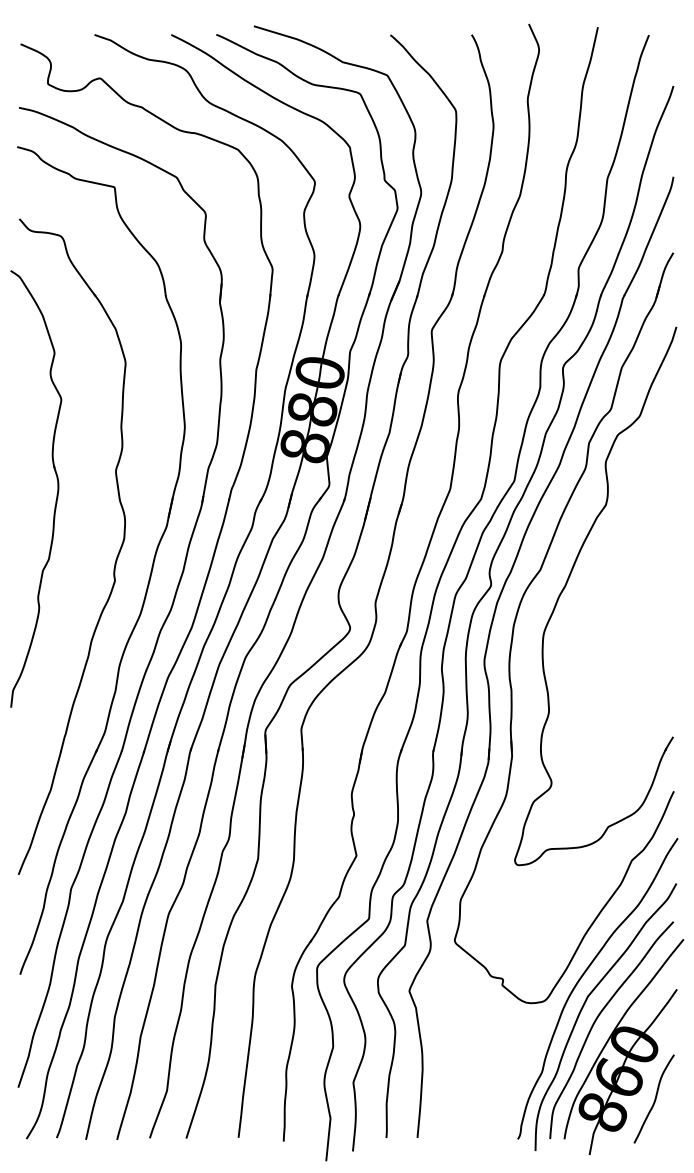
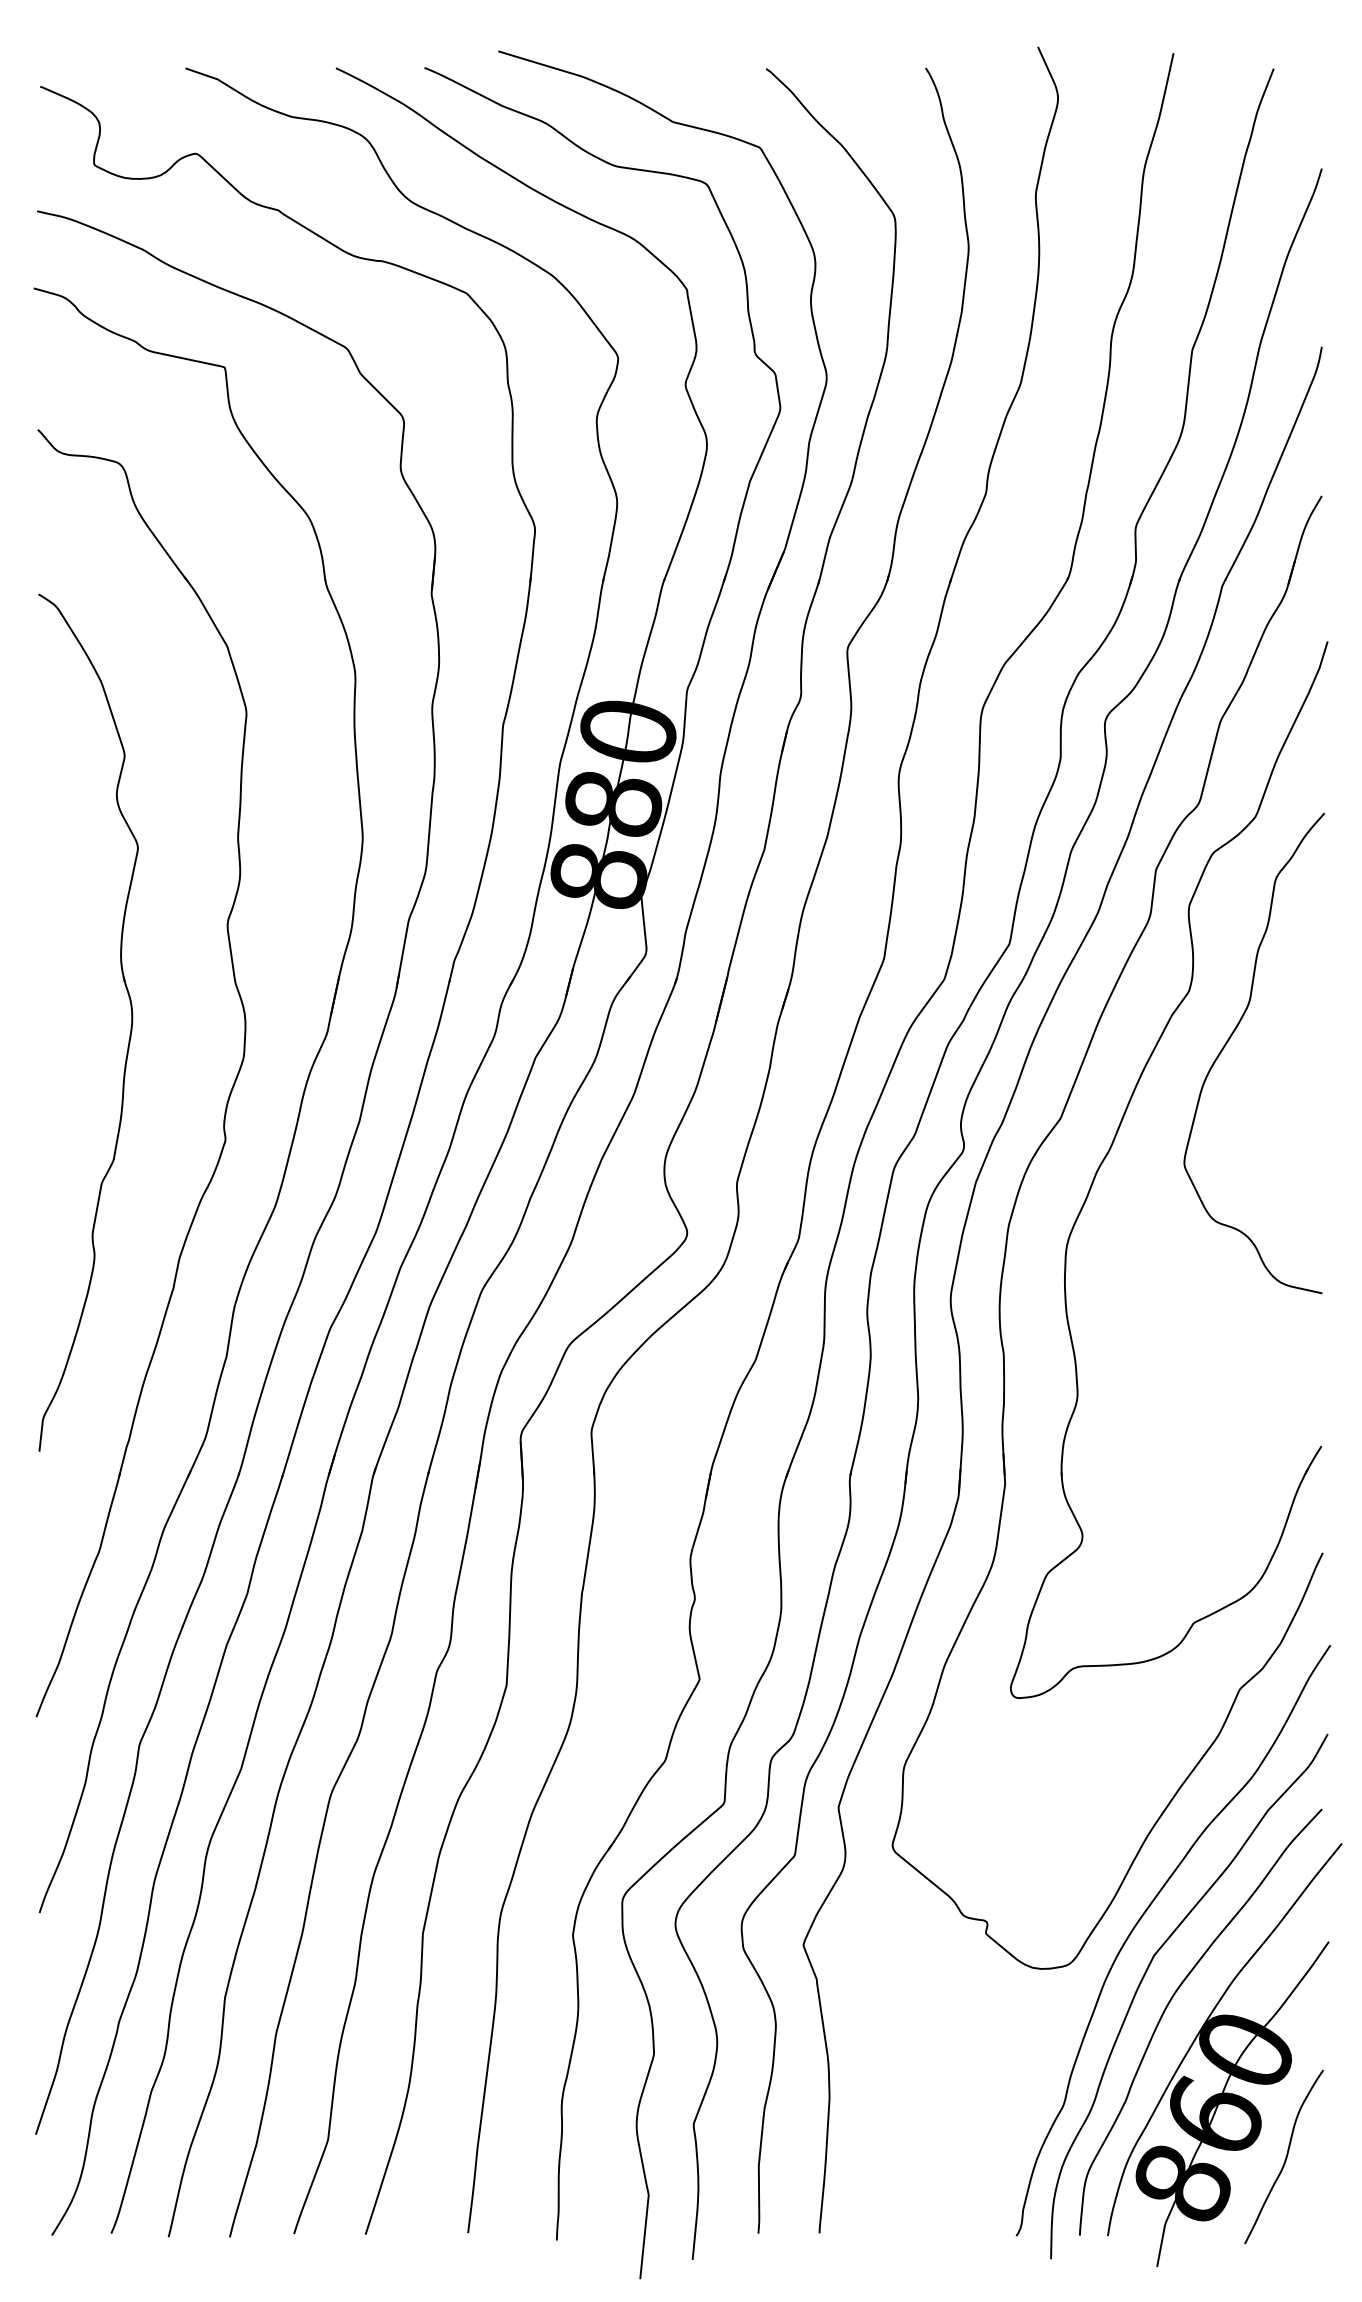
part: (56, 494) -> (128, 1033), moved
curve: (627, 529) -> (1231, 1039), added

